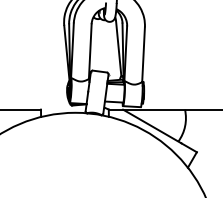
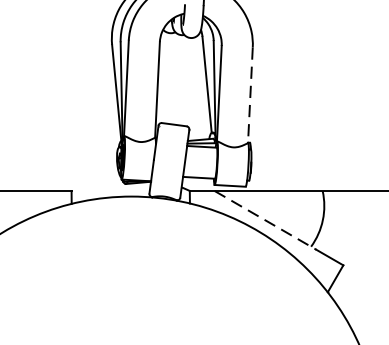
line: (143, 55) -> (250, 96), solid -> dashed
line: (152, 126) -> (265, 220), solid -> dashed

